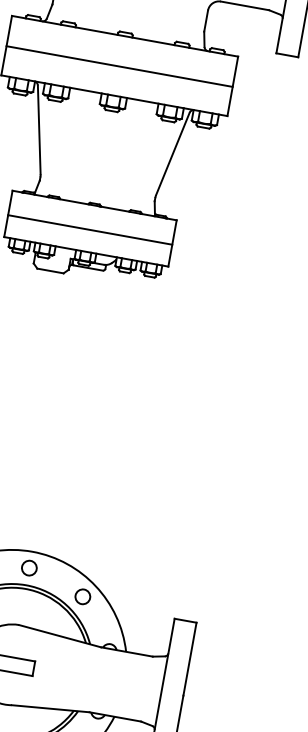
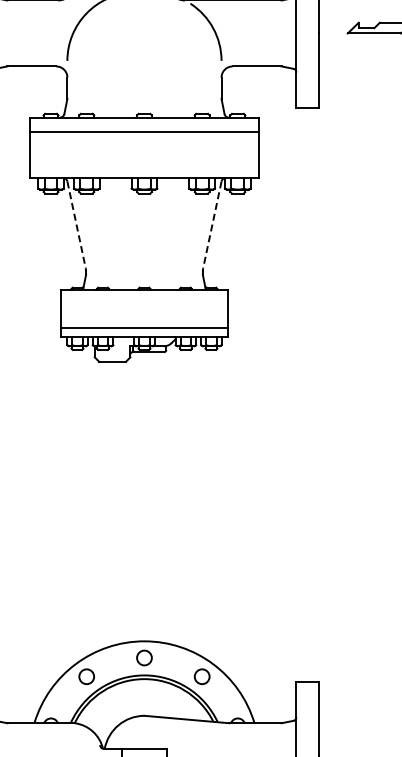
line: (119, 66) -> (144, 132), moved
line: (39, 130) -> (76, 225), solid -> dashed
line: (172, 154) -> (212, 225), solid -> dashed
line: (90, 230) -> (144, 328), moved

